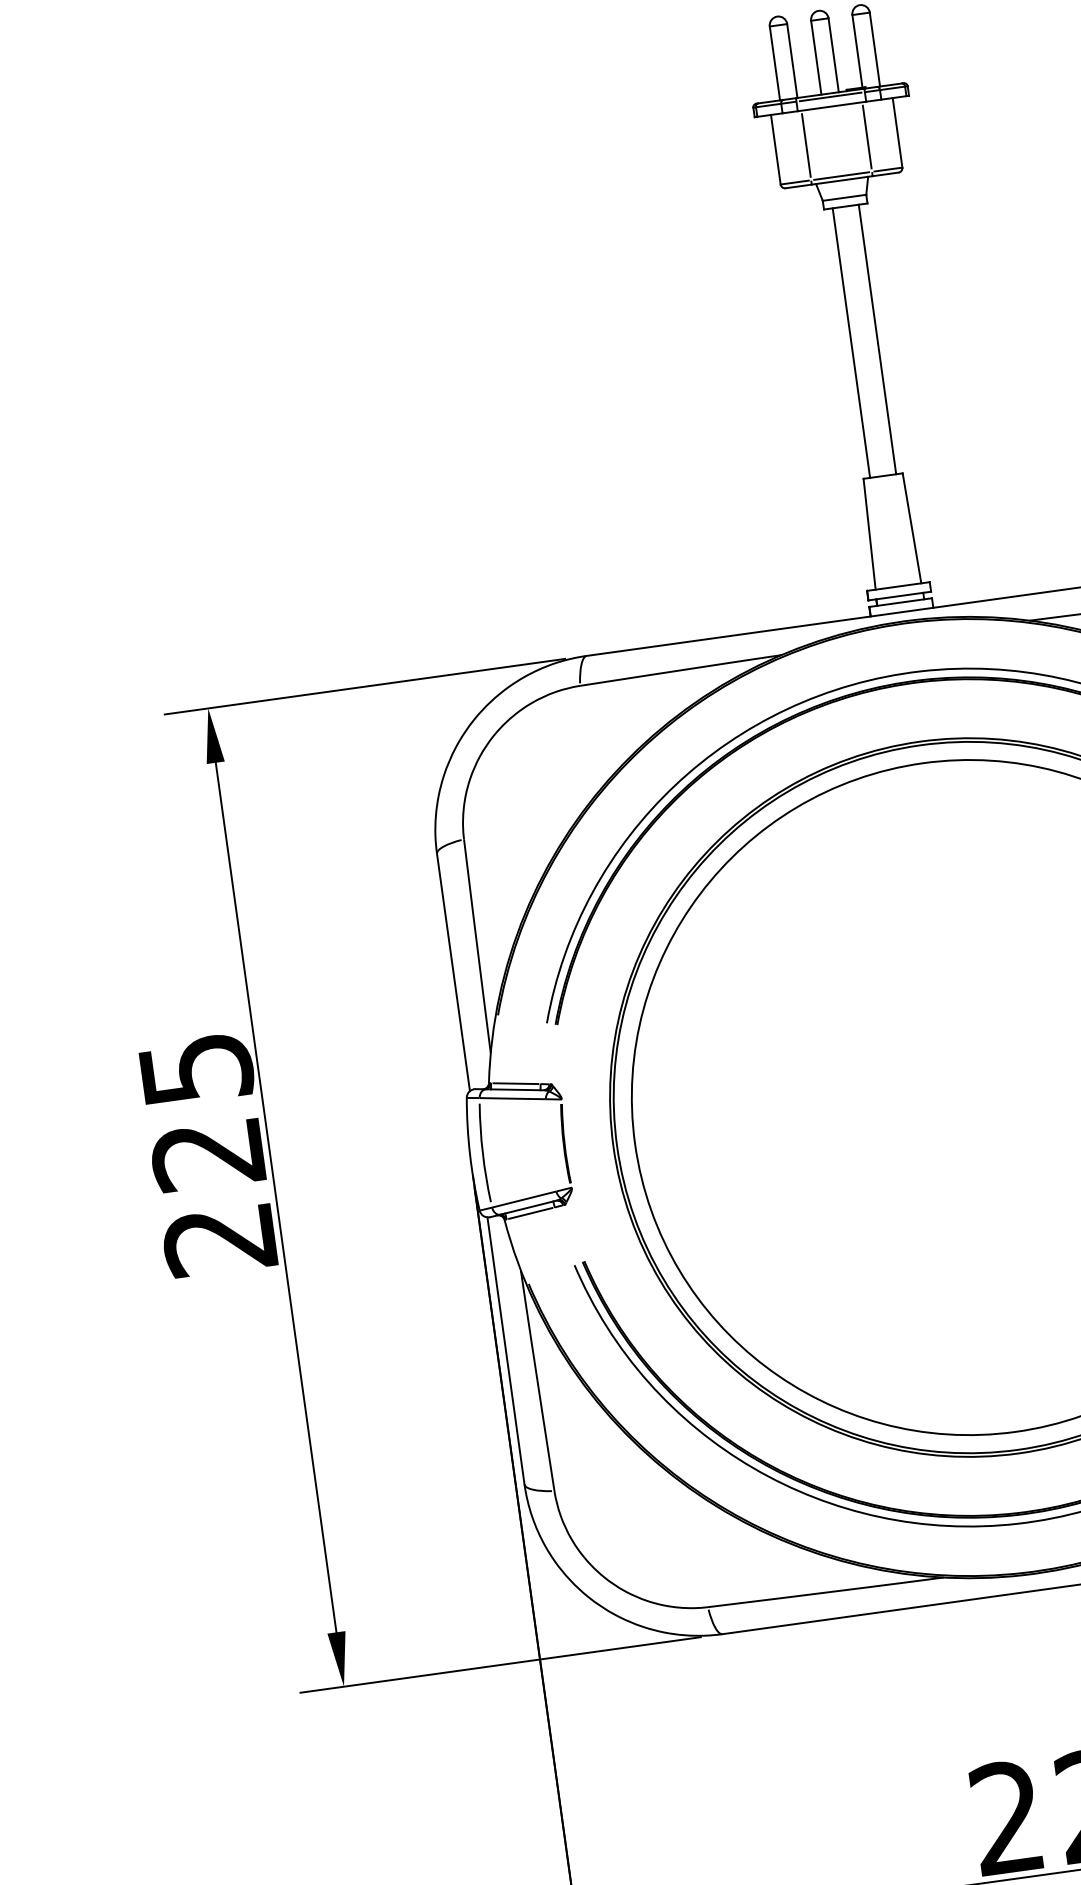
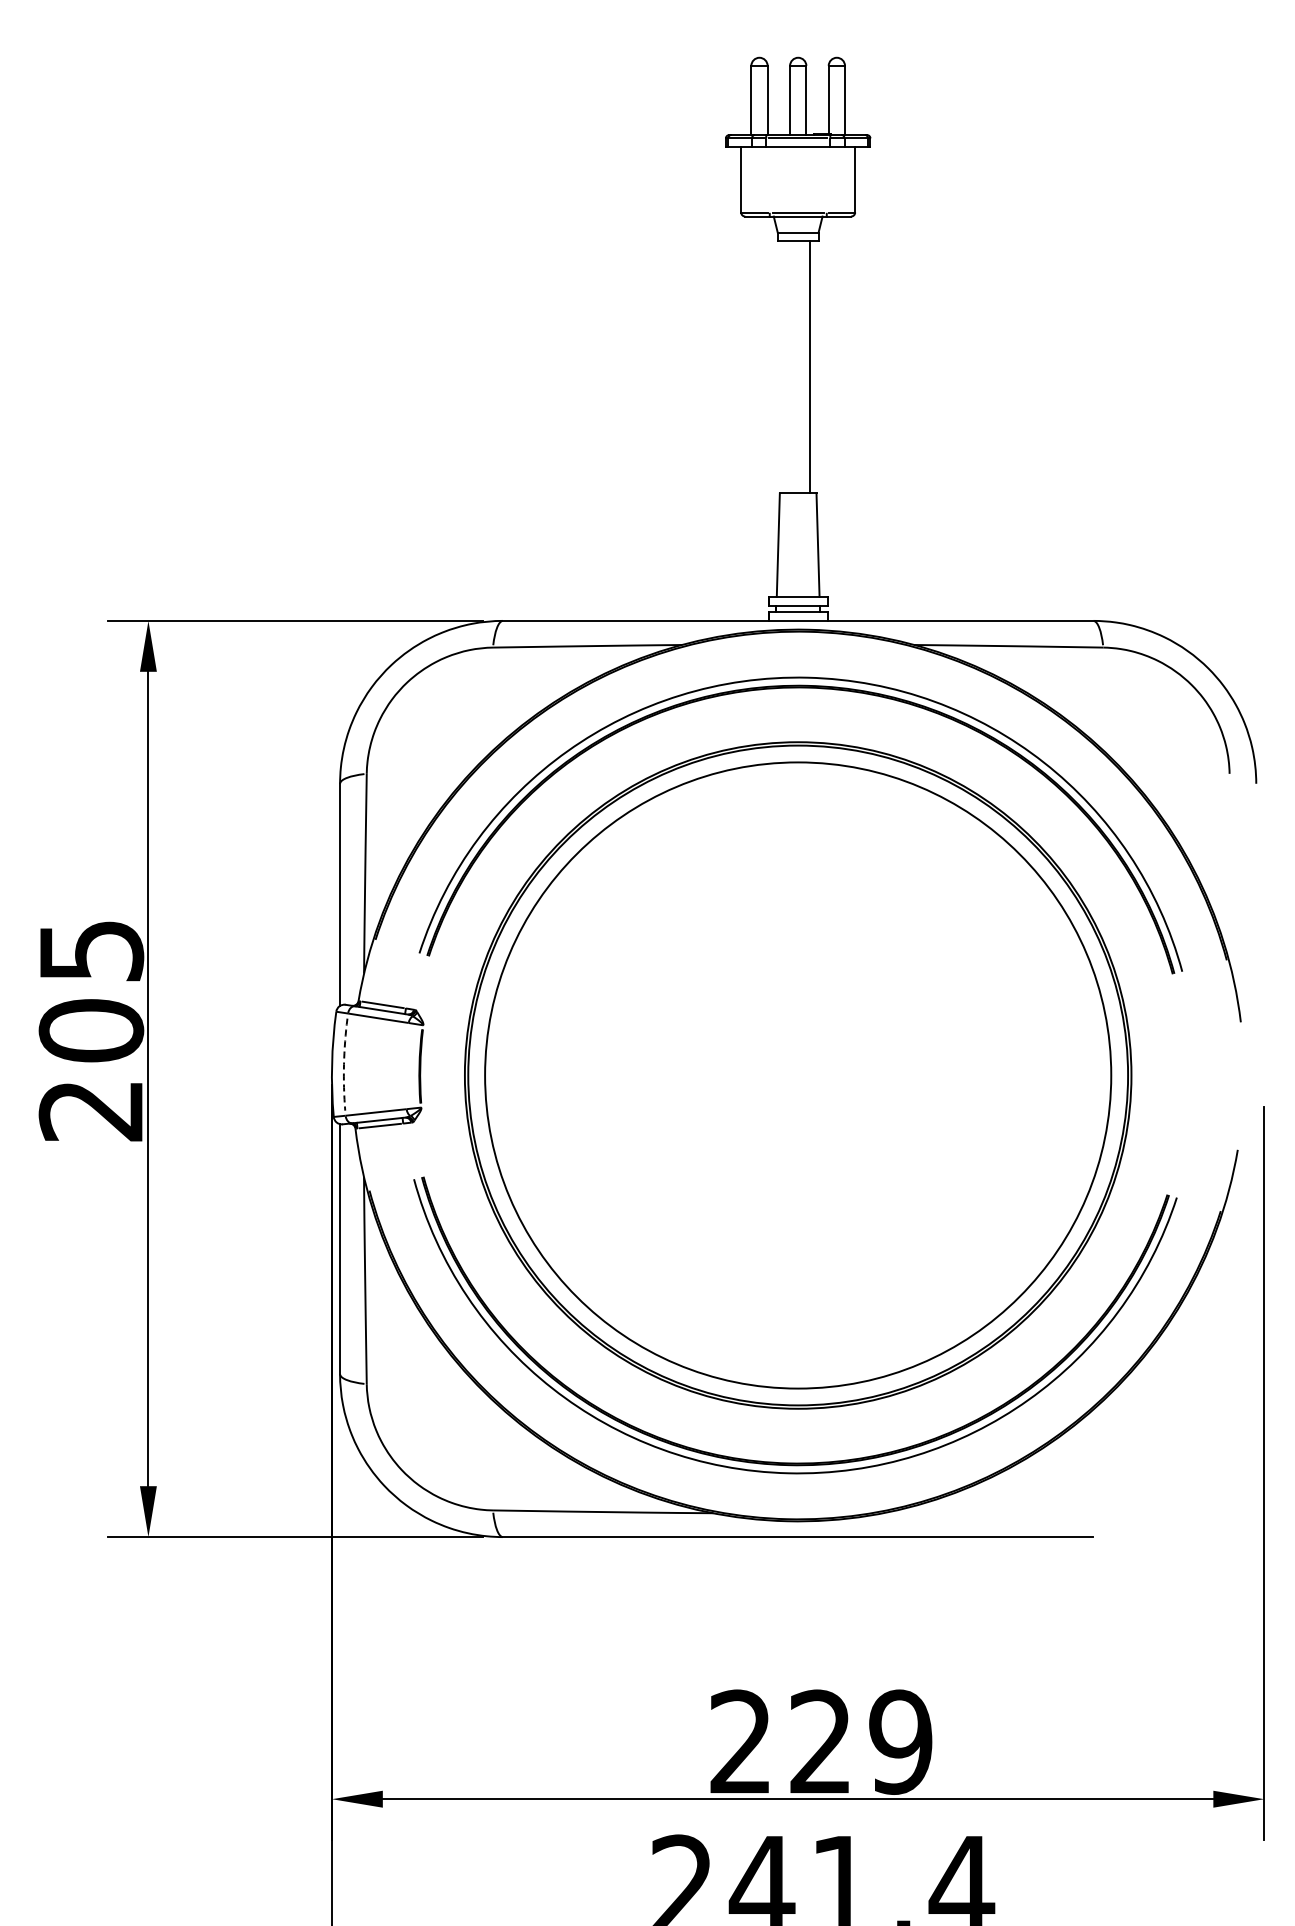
line: (866, 136) -> (826, 179), removed
line: (806, 145) -> (769, 179), removed
line: (850, 343) -> (785, 367), removed
arc: (483, 1153) -> (344, 1064), solid -> dashed
text: (208, 1154) -> (91, 1030), 225 -> 205

